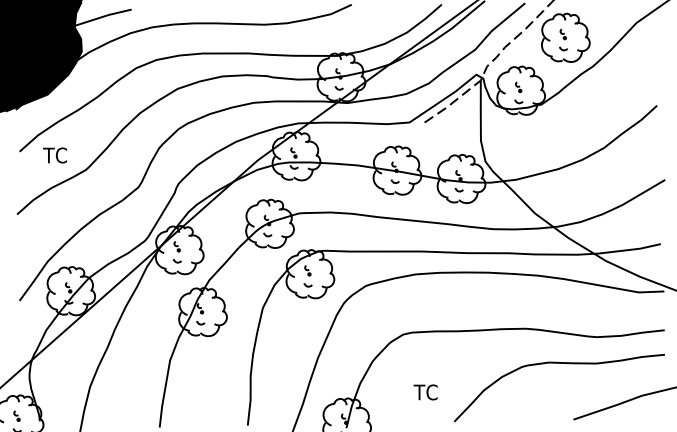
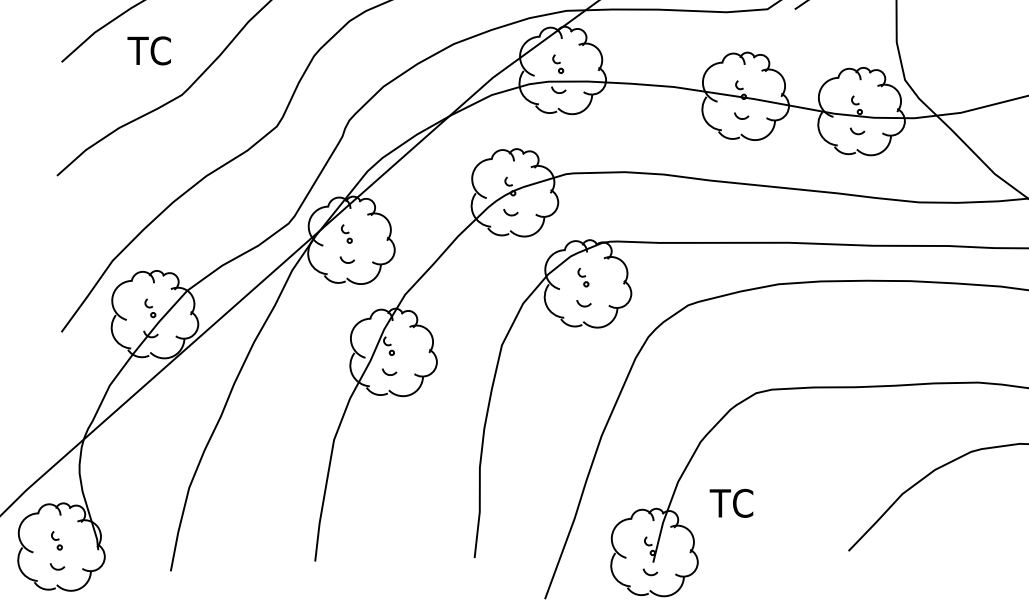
text: (54, 155) -> (148, 50), moved
text: (425, 392) -> (731, 503), moved

